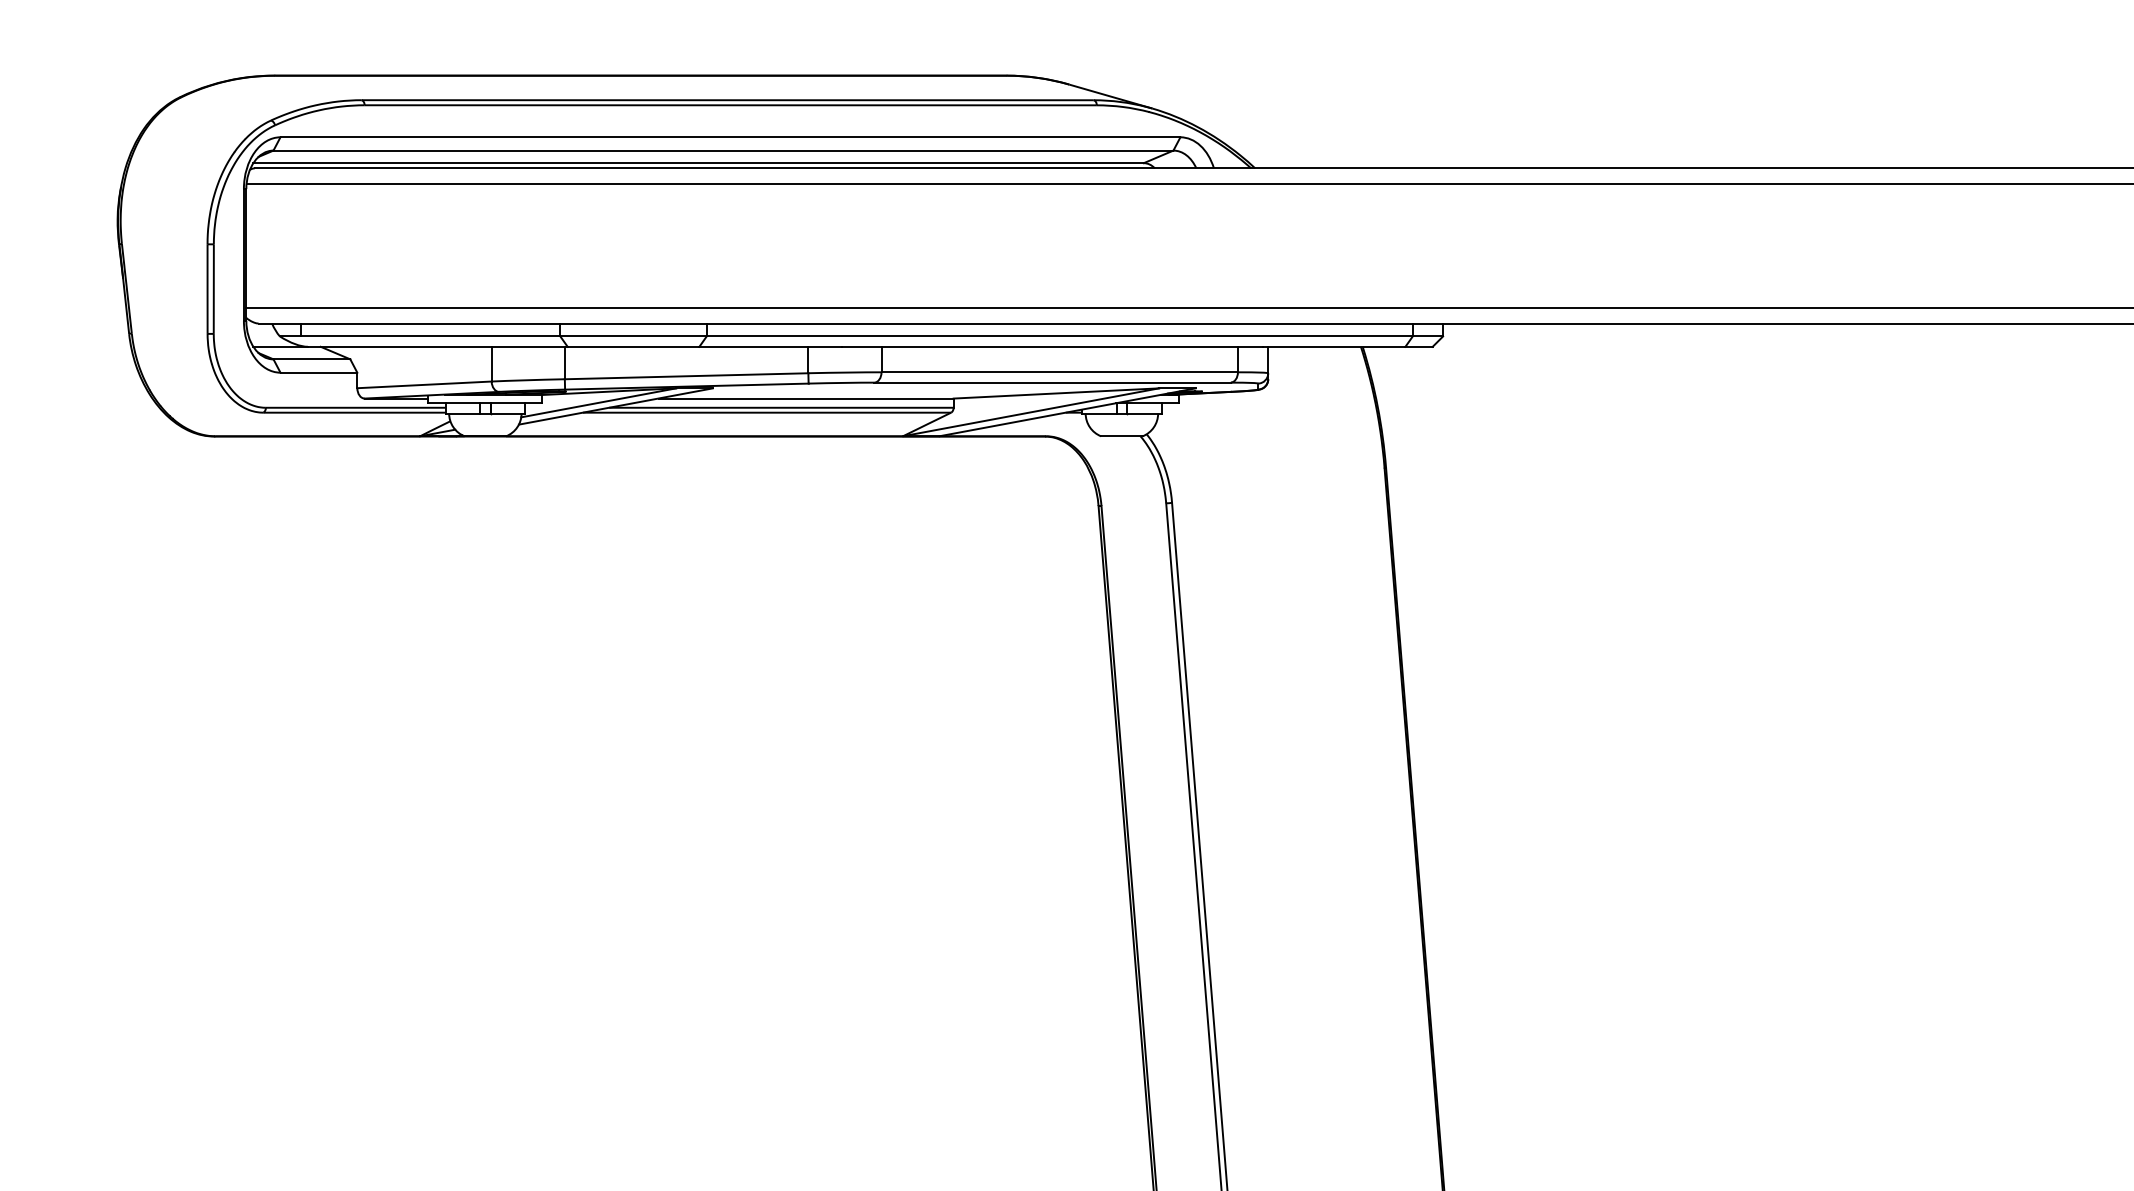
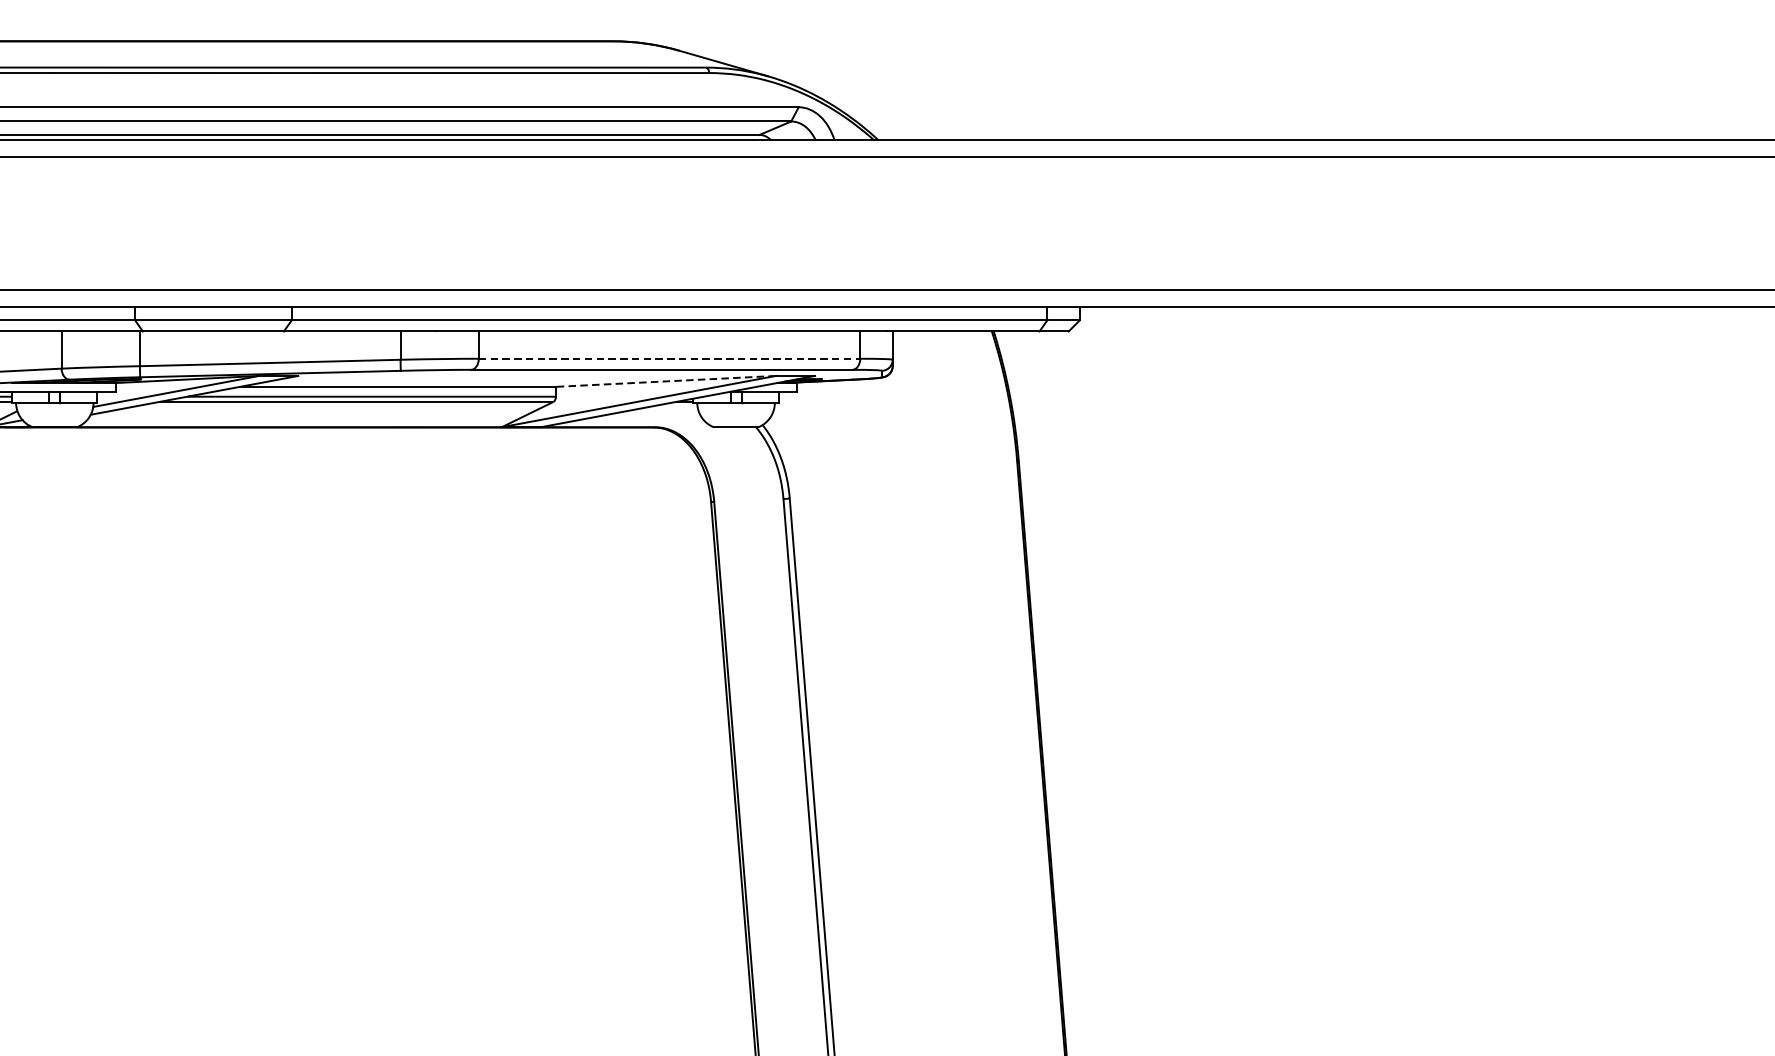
line: (1060, 372) -> (670, 358), solid -> dashed
line: (1056, 393) -> (666, 381), solid -> dashed

